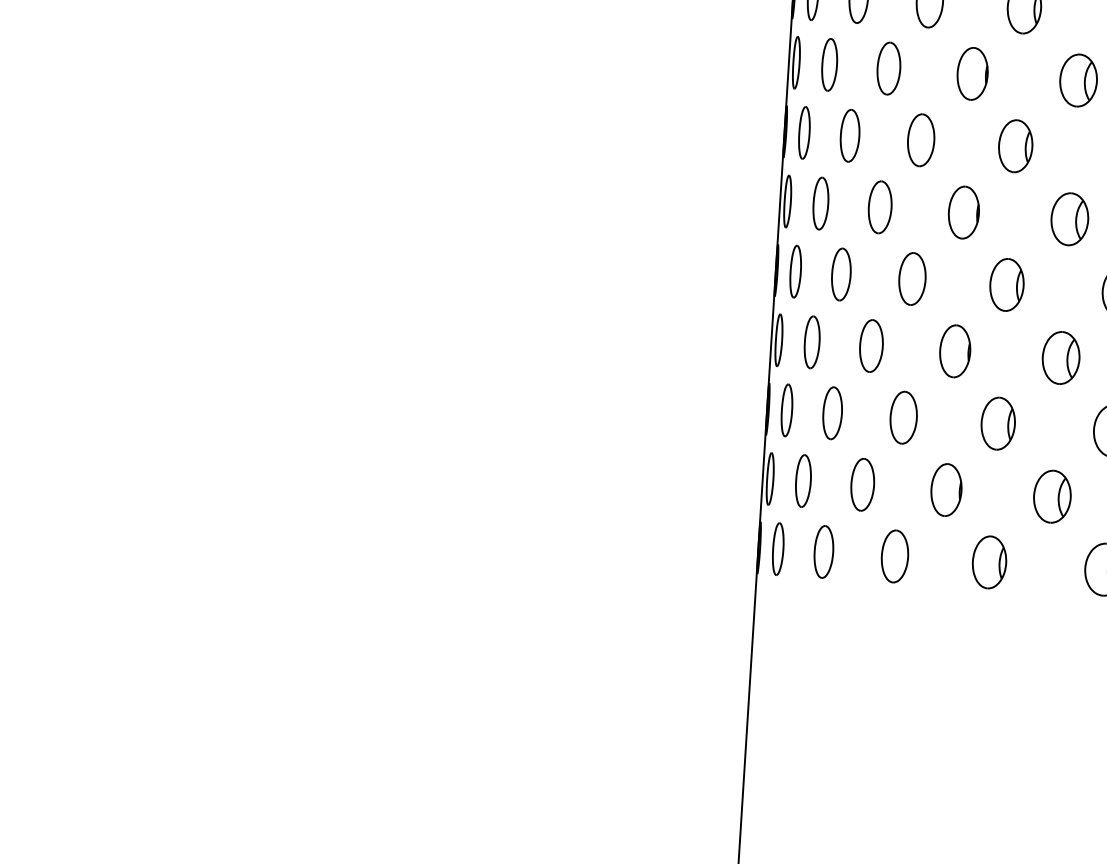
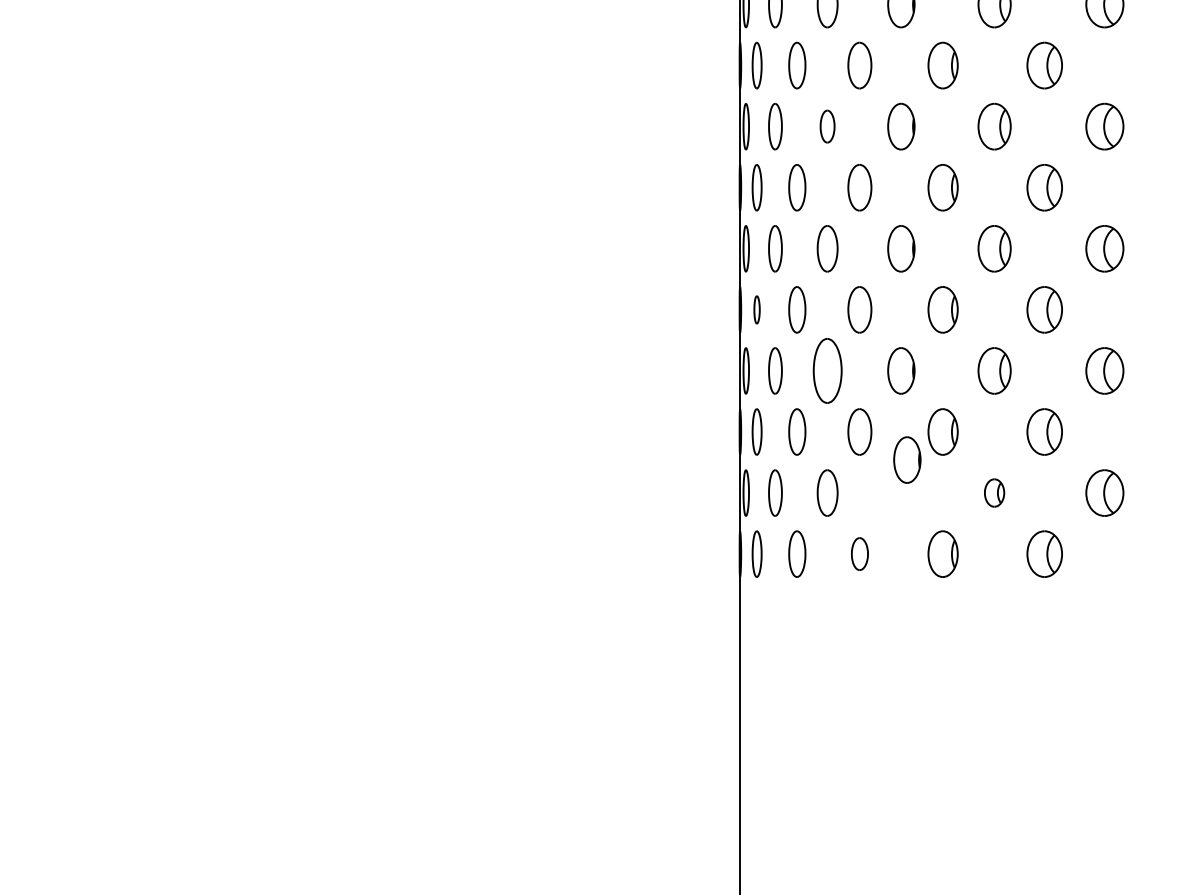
part: (888, 68) -> (827, 126), size x0.7
part: (795, 271) -> (756, 309), size x0.6
part: (871, 345) -> (827, 370), size x1.4
part: (946, 489) -> (907, 459), moved
part: (1052, 496) -> (994, 492), size x0.6
part: (894, 555) -> (859, 553), size x0.7

